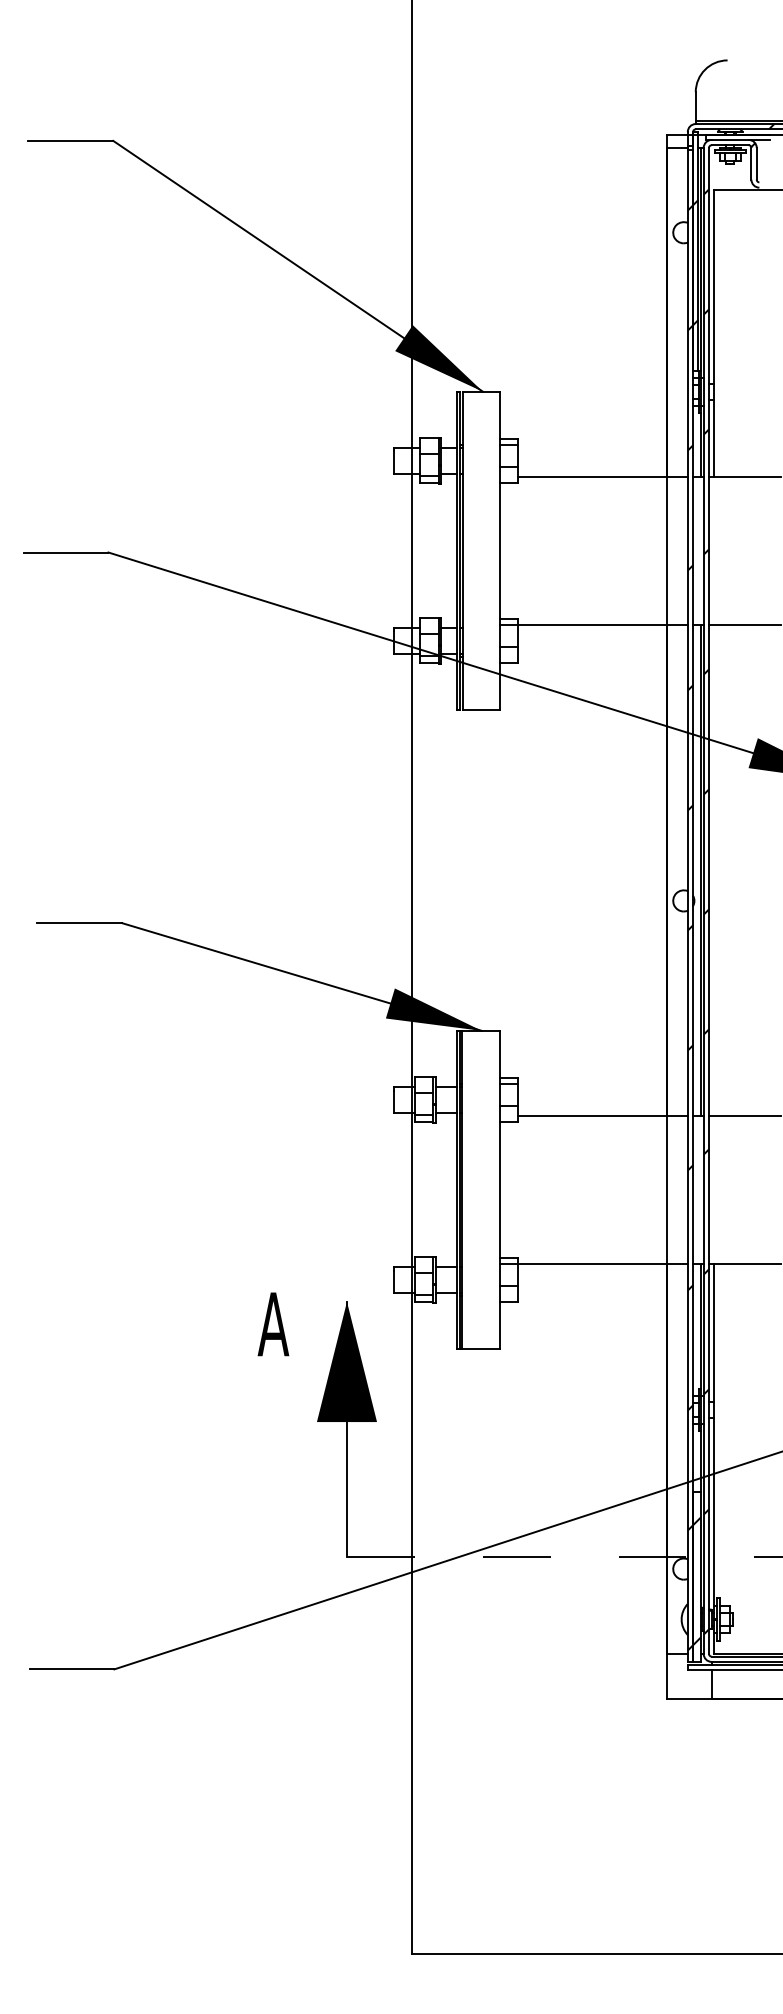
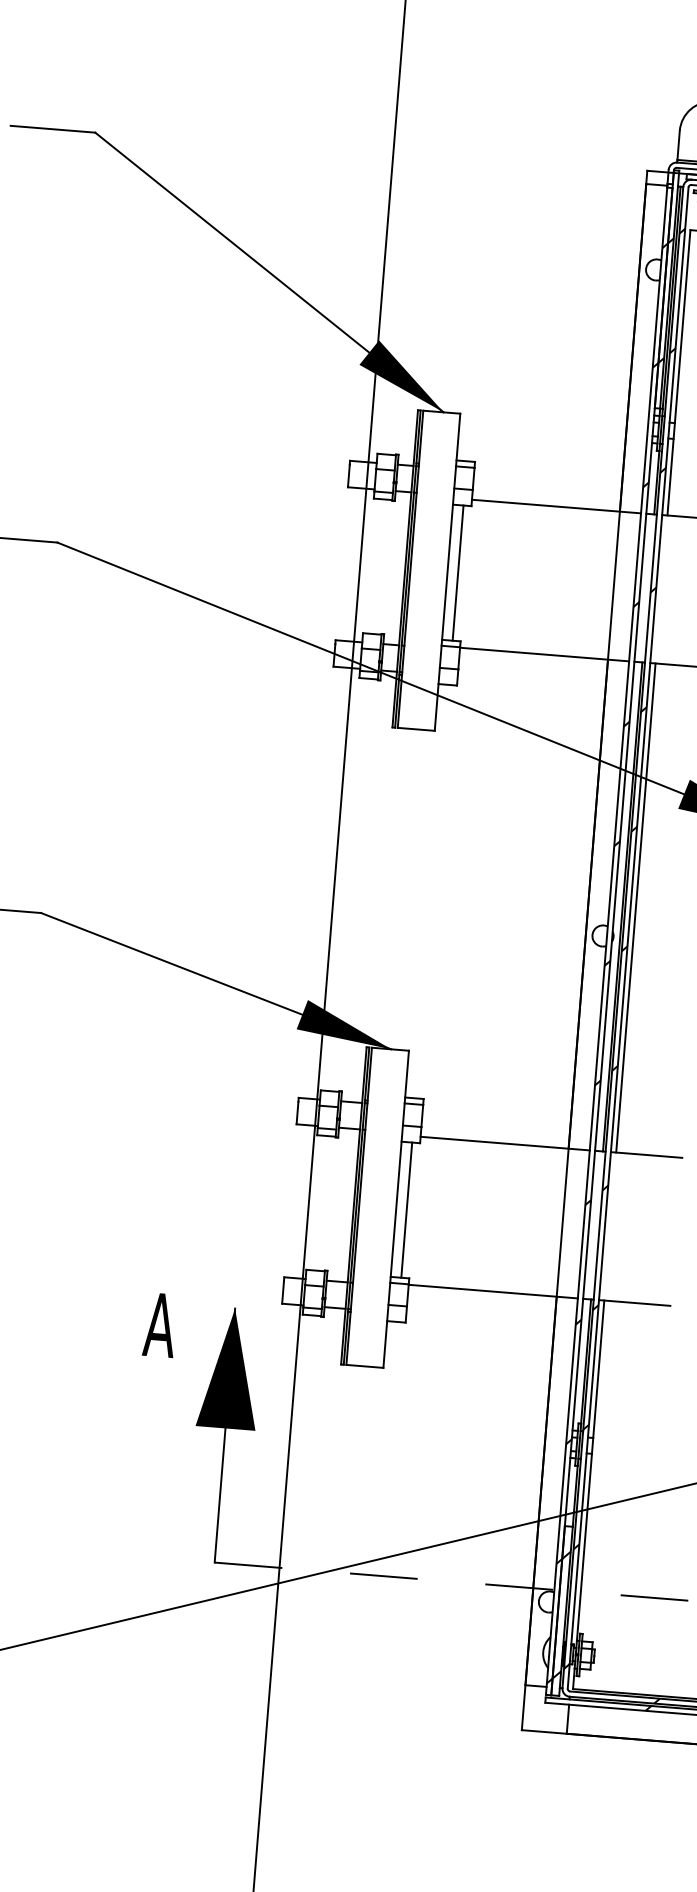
line: (510, 550) -> (458, 572), added
line: (714, 870) -> (636, 908), added
line: (510, 1189) -> (407, 1209), added

